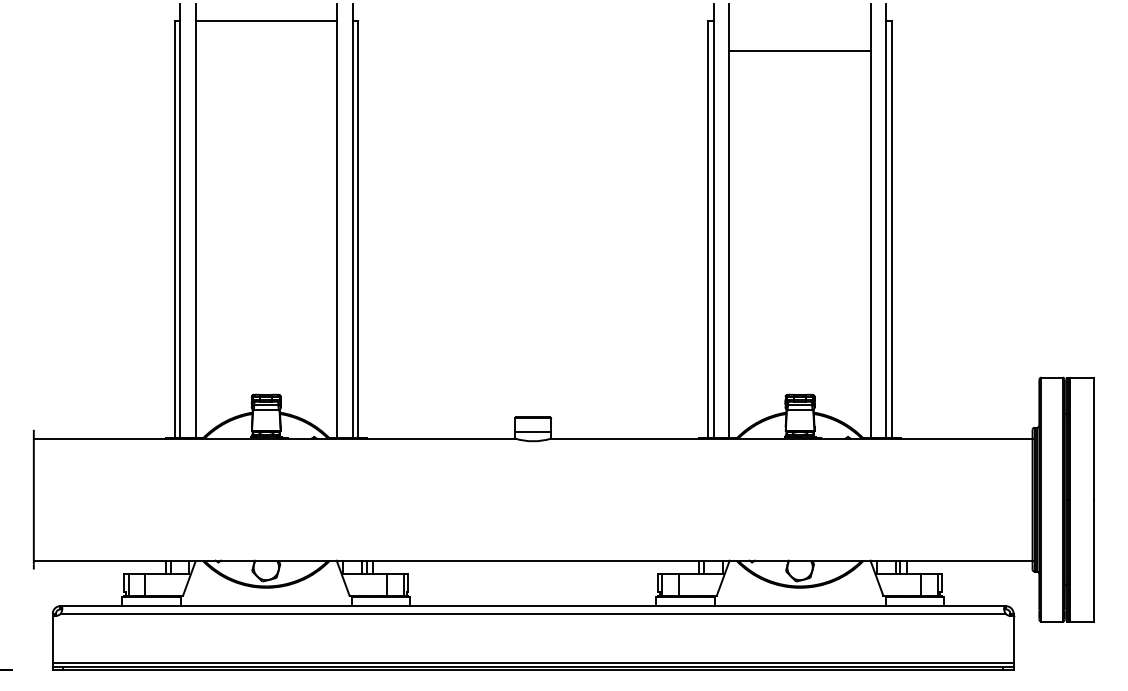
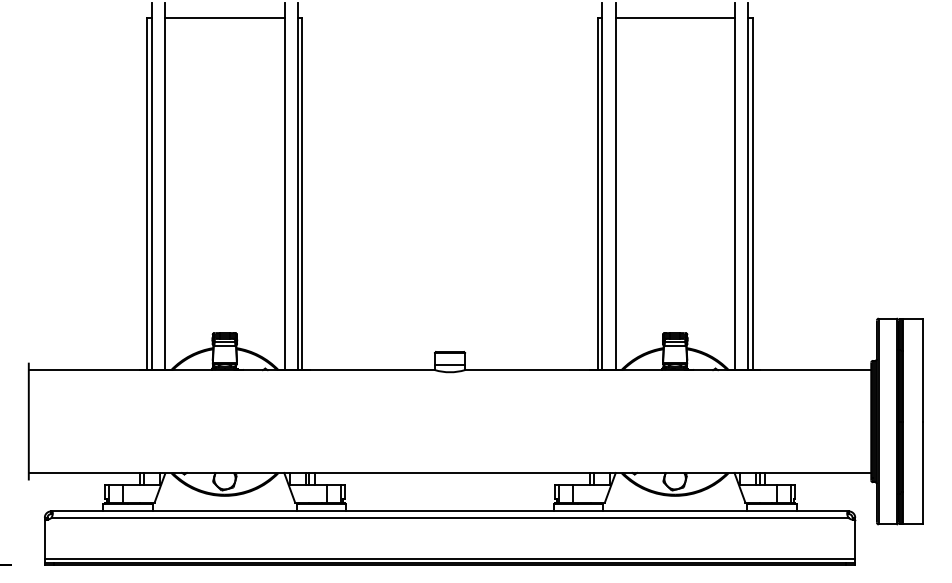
line: (799, 50) -> (674, 17), moved

